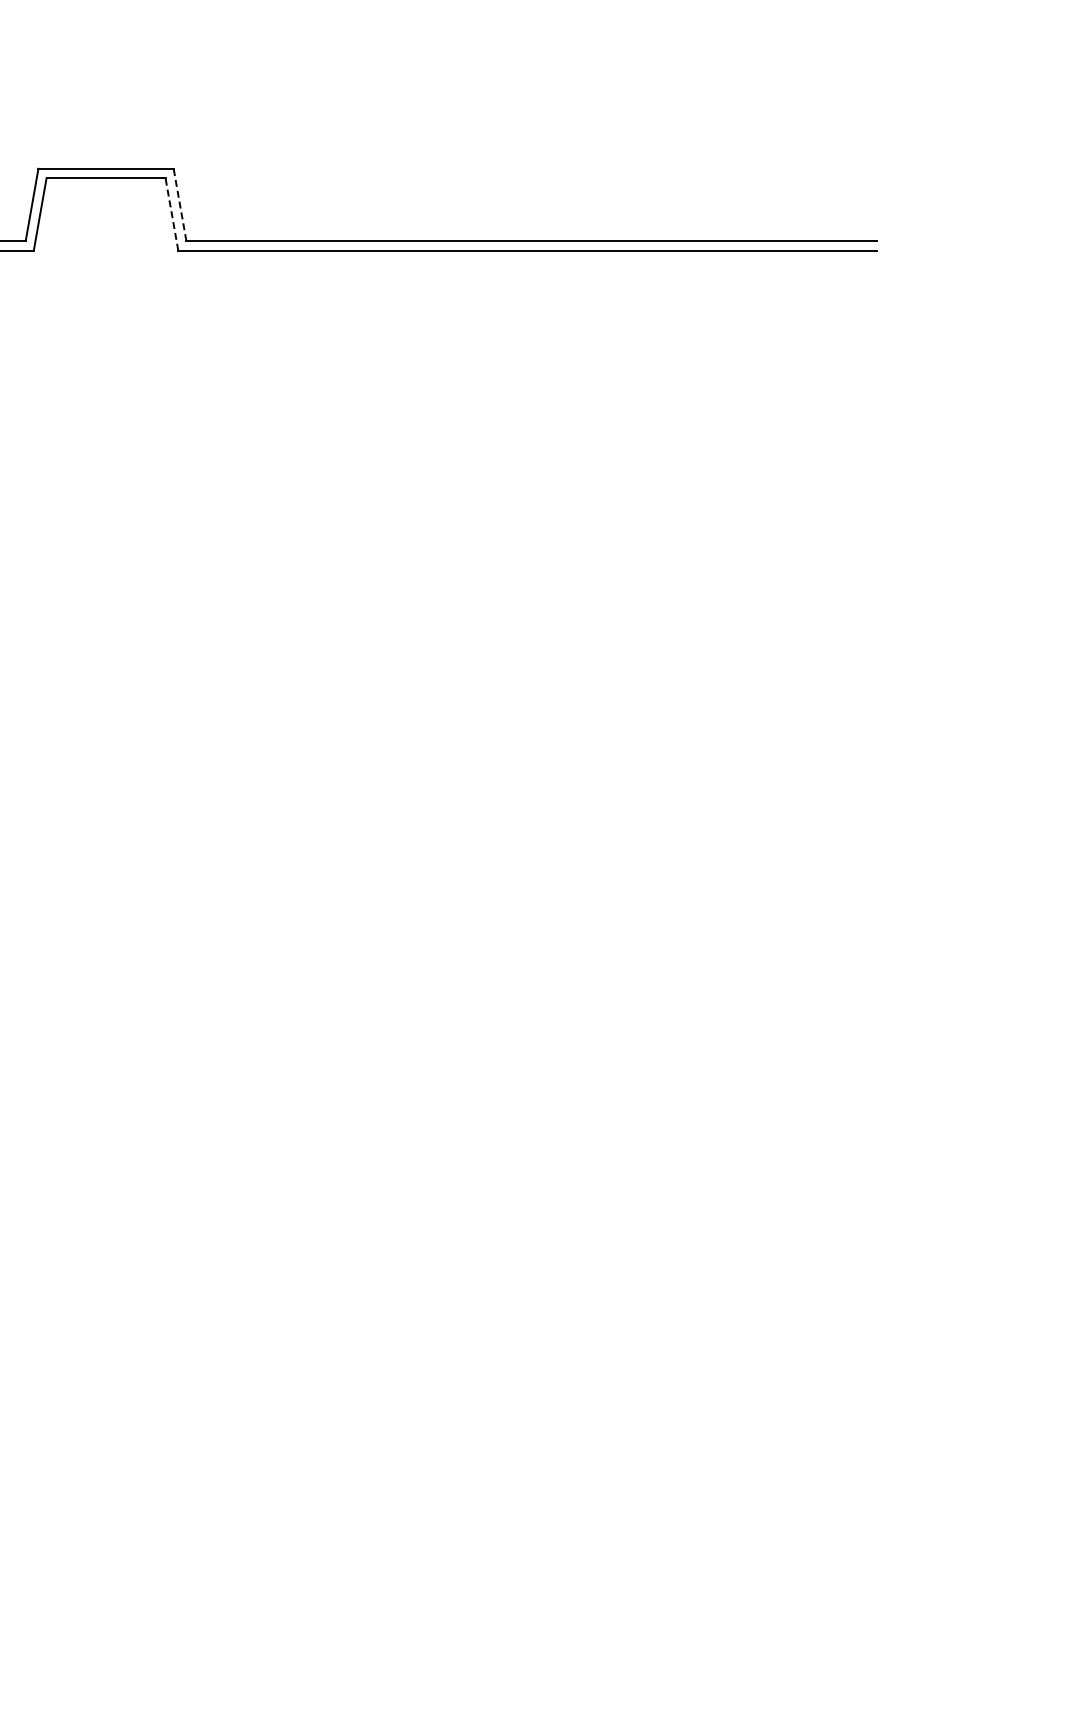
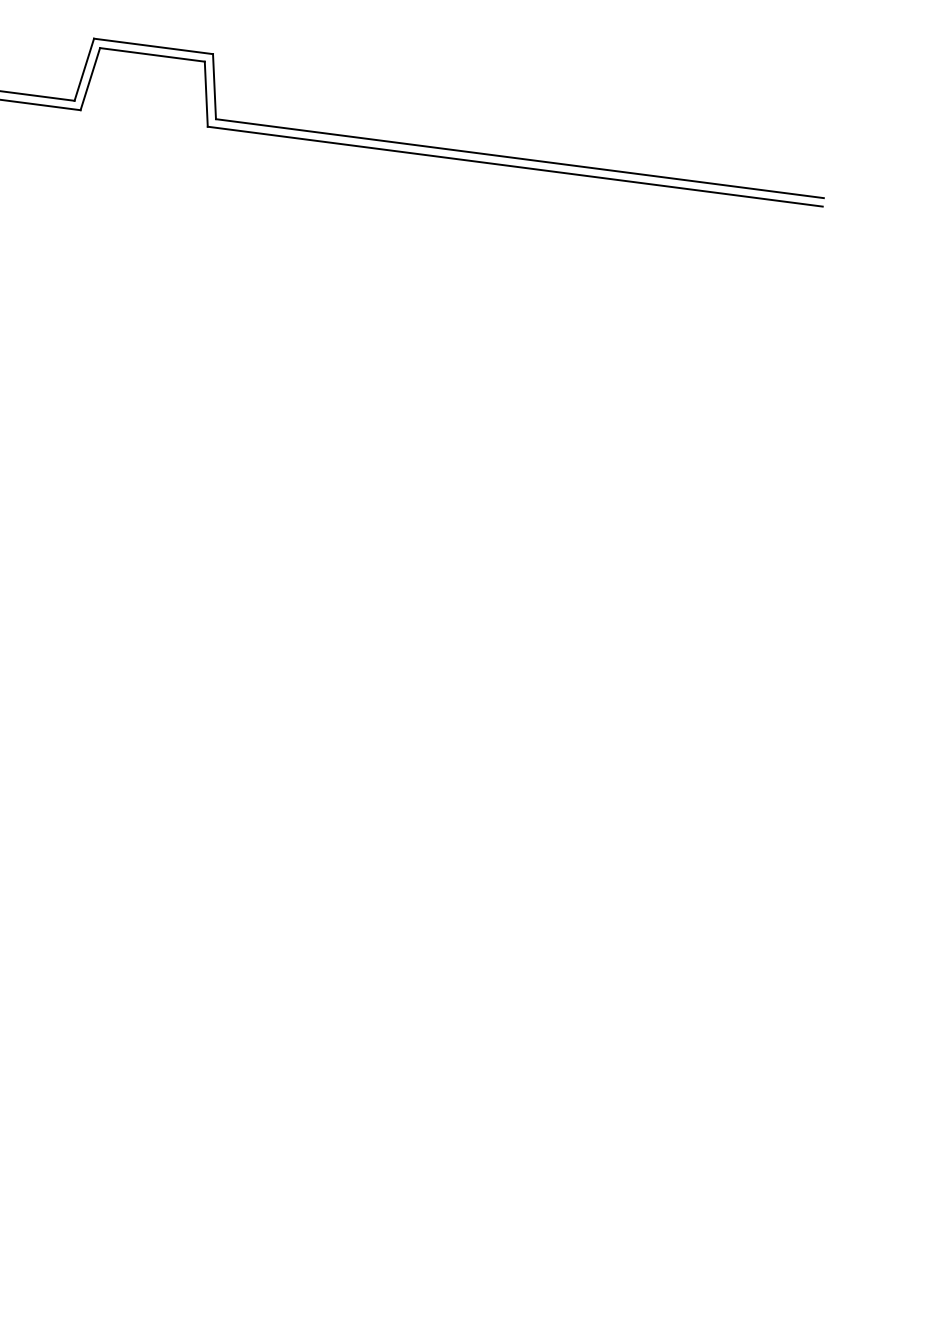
line: (180, 204) -> (214, 86), dashed -> solid
line: (171, 214) -> (205, 94), dashed -> solid

